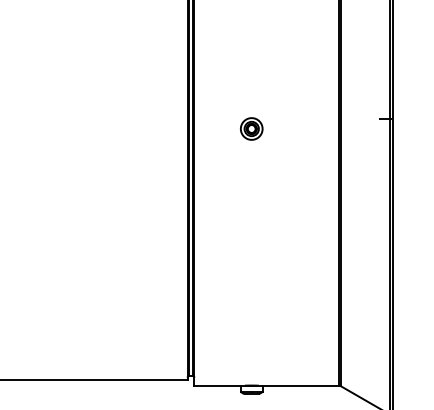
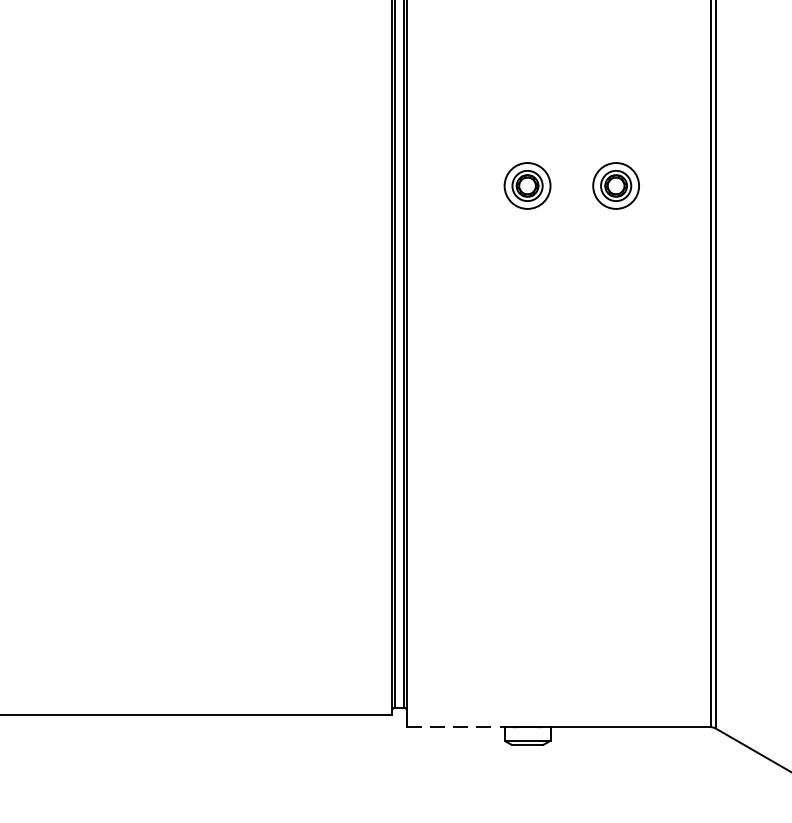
part: (293, 128) -> (615, 184), added
line: (218, 385) -> (457, 726), solid -> dashed

